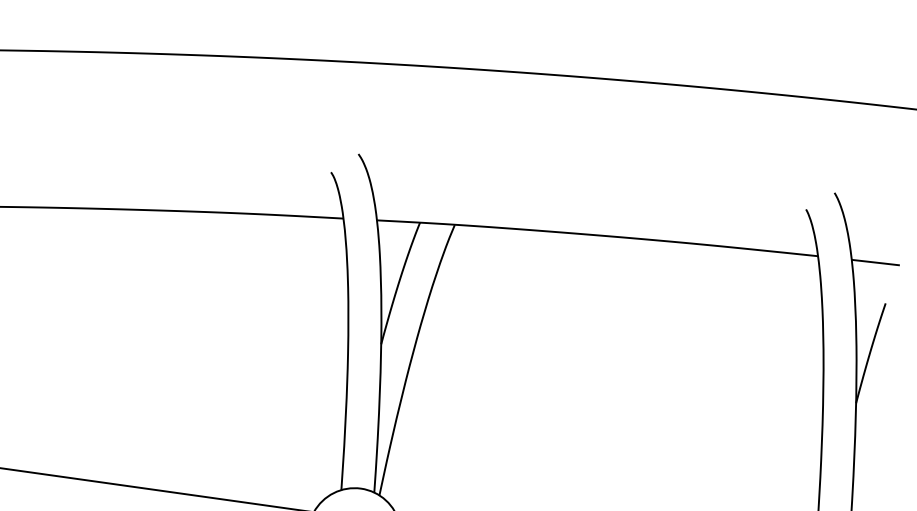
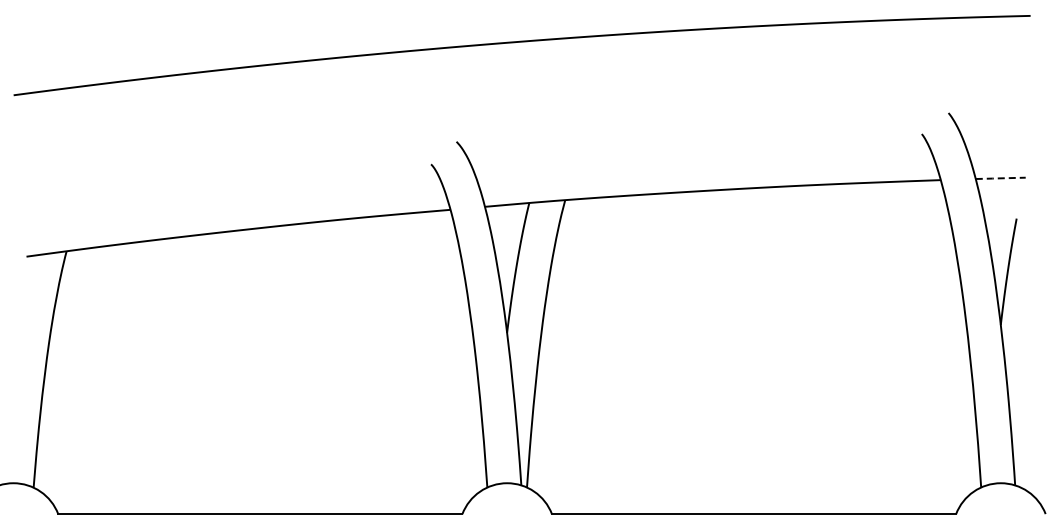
line: (876, 262) -> (1001, 178), solid -> dashed

